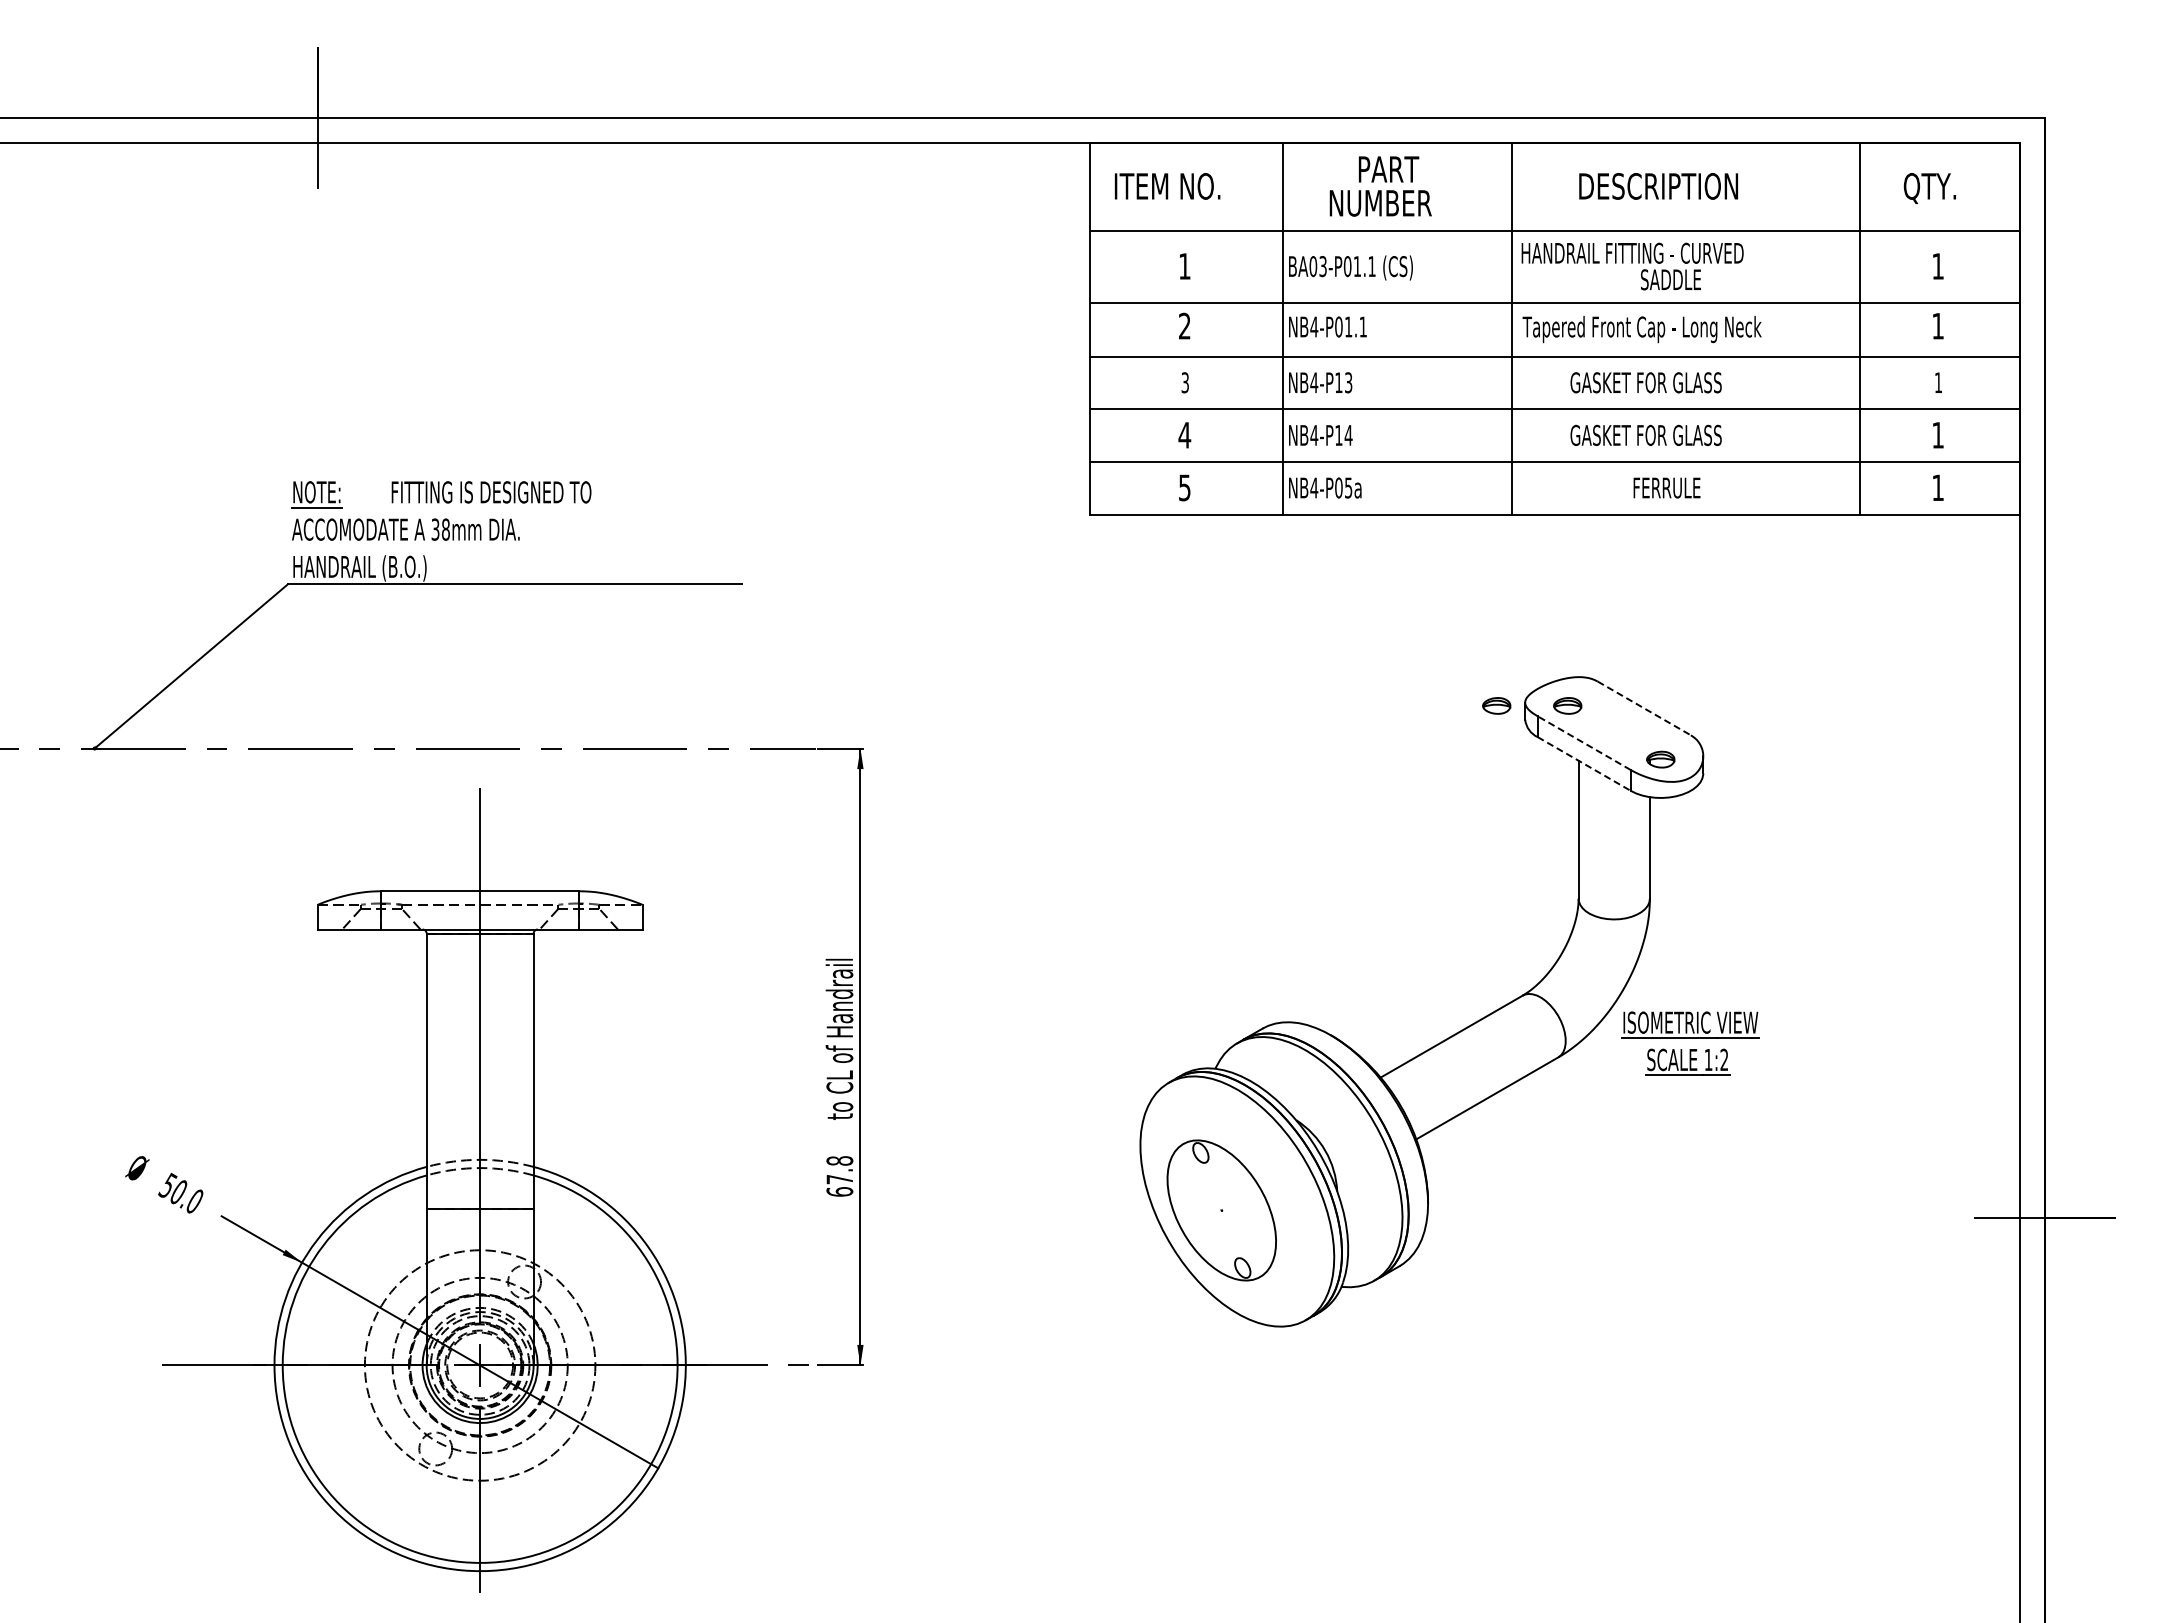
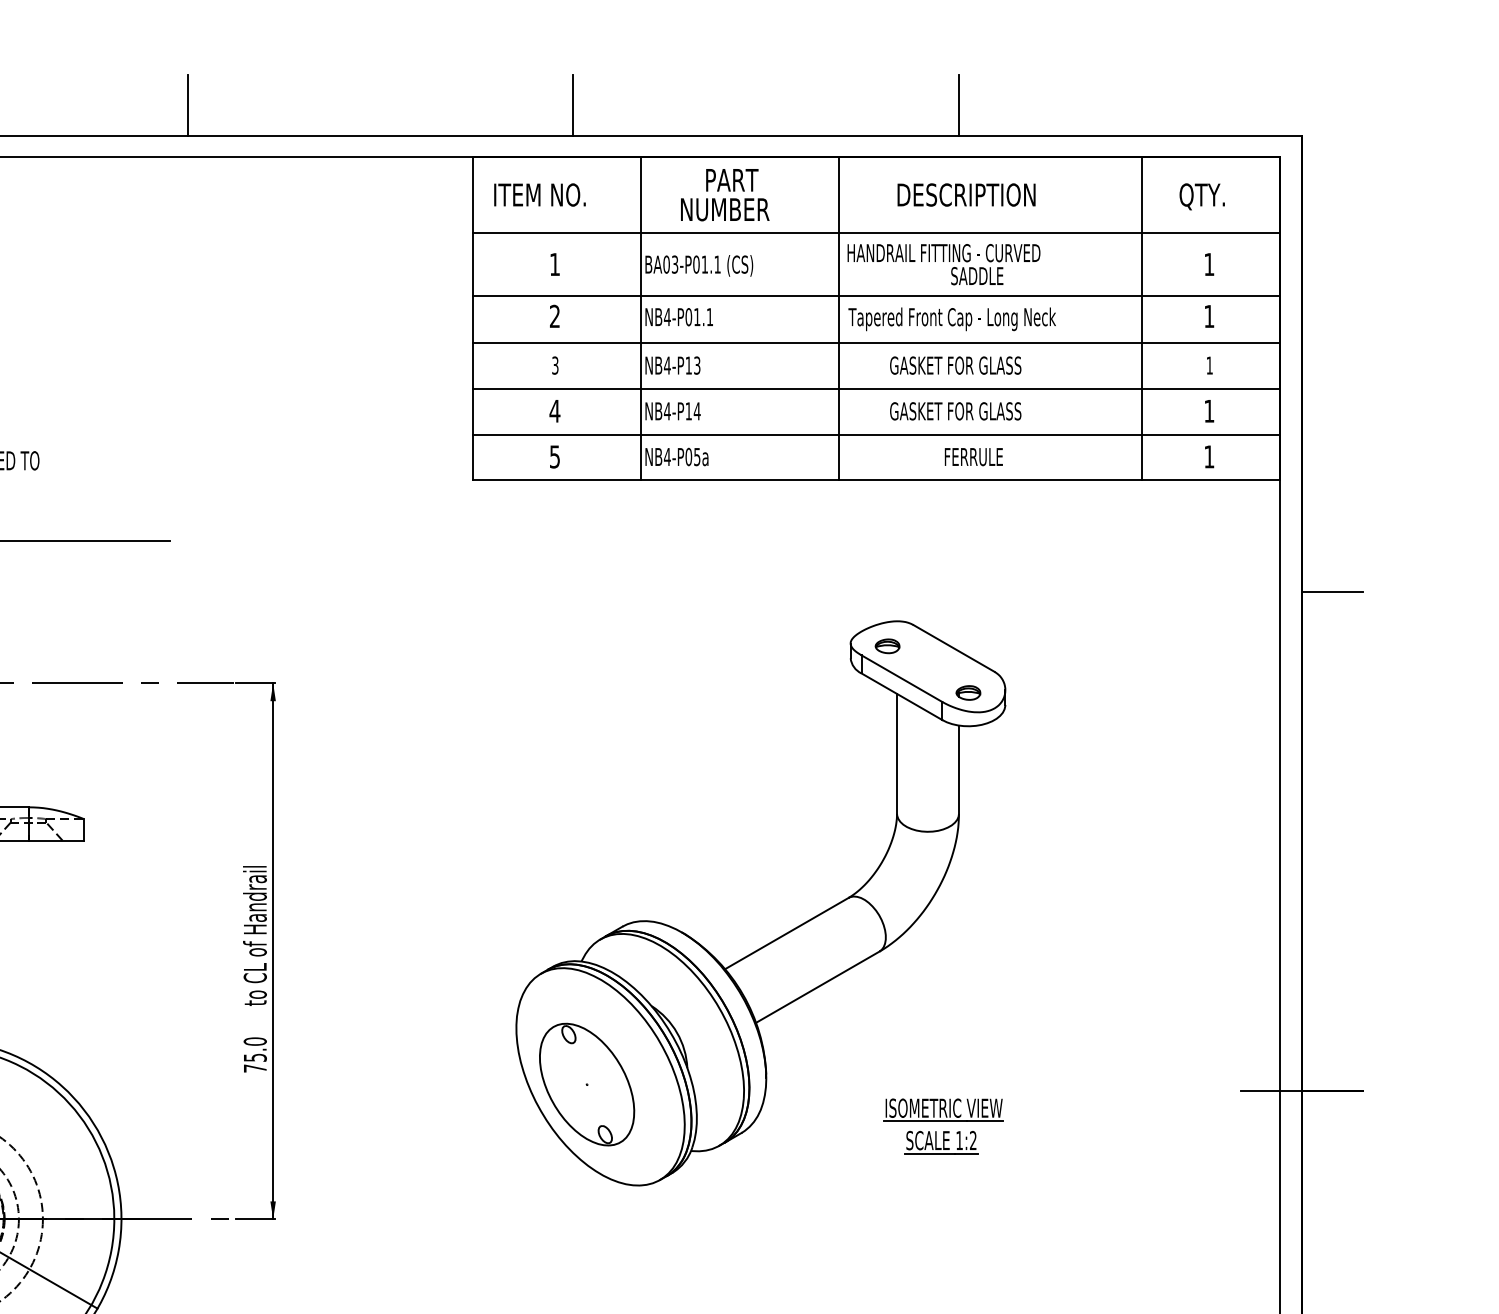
line: (762, 83) -> (188, 105), added
line: (1206, 83) -> (573, 105), added
line: (1649, 83) -> (958, 105), added
line: (2079, 643) -> (1332, 592), added
part: (1496, 705) -> (825, 645), removed
line: (1644, 708) -> (954, 648), dashed -> solid
line: (1584, 743) -> (902, 678), dashed -> solid
line: (1584, 763) -> (902, 696), dashed -> solid
part: (1690, 1043) -> (943, 1126), moved
text: (839, 1176) -> (254, 1055), 67.8 -> 75.0

